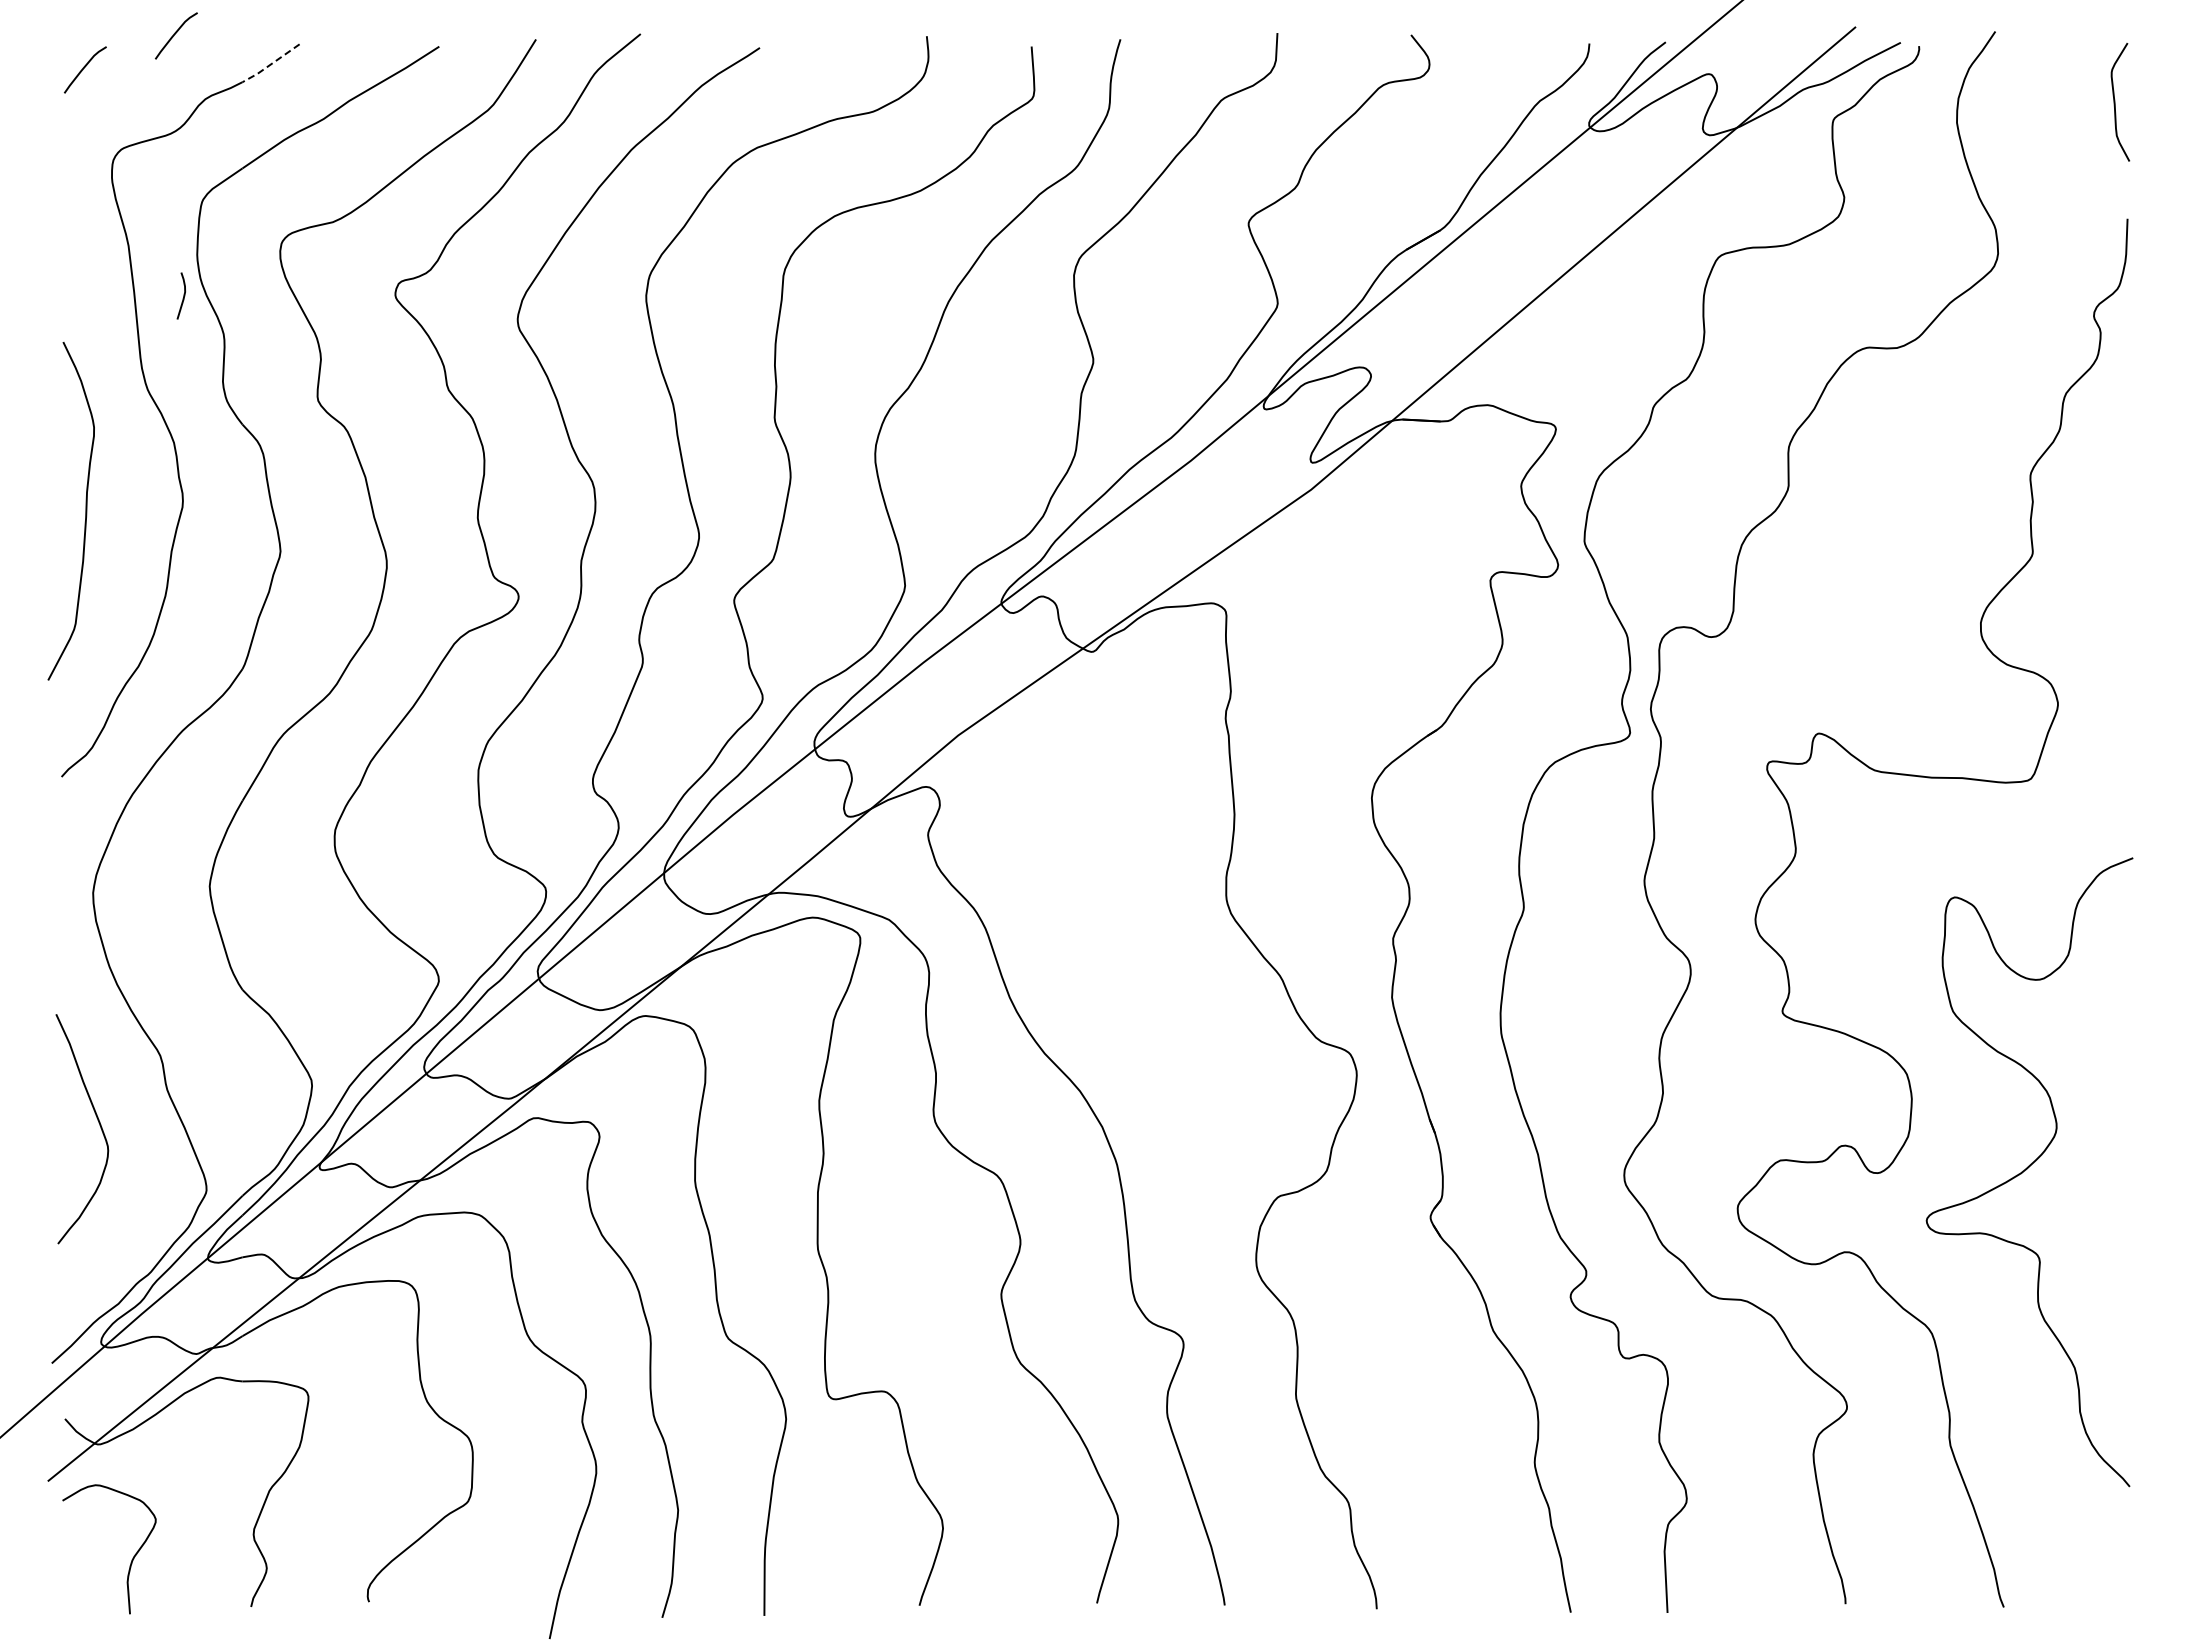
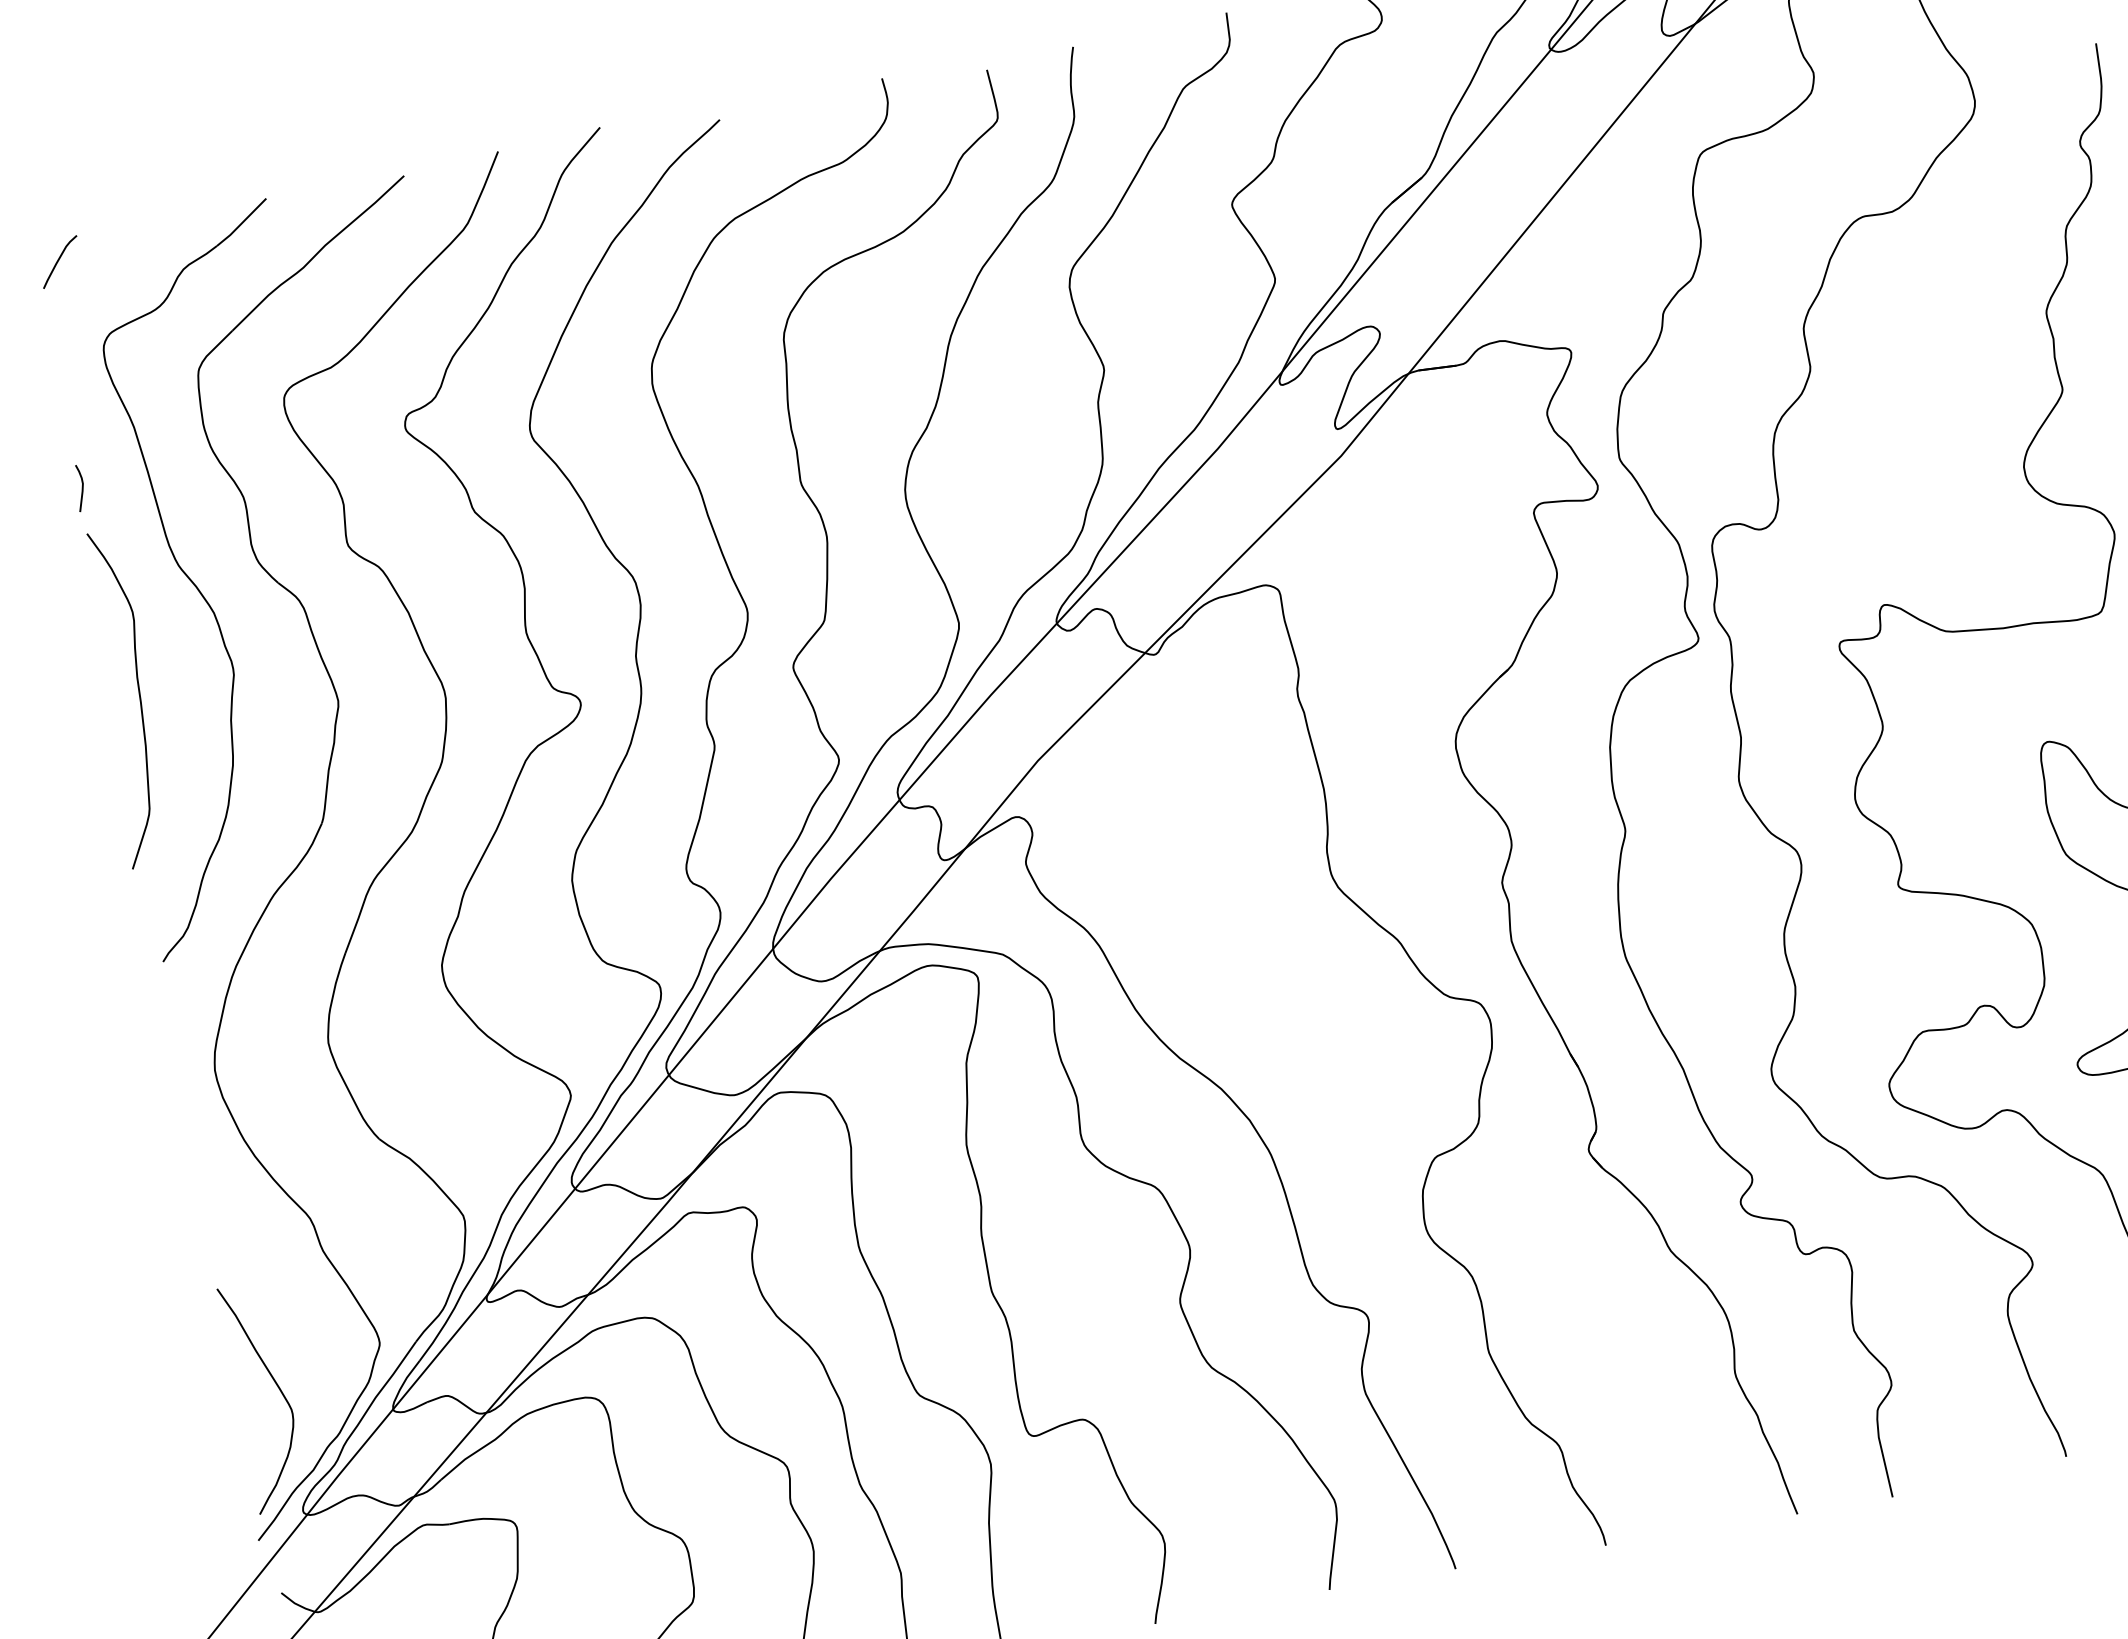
curve: (175, 34) -> (142, 211), removed
line: (270, 64) -> (241, 223), dashed -> solid
curve: (183, 295) -> (81, 487), moved
curve: (98, 1123) -> (278, 1388), moved

